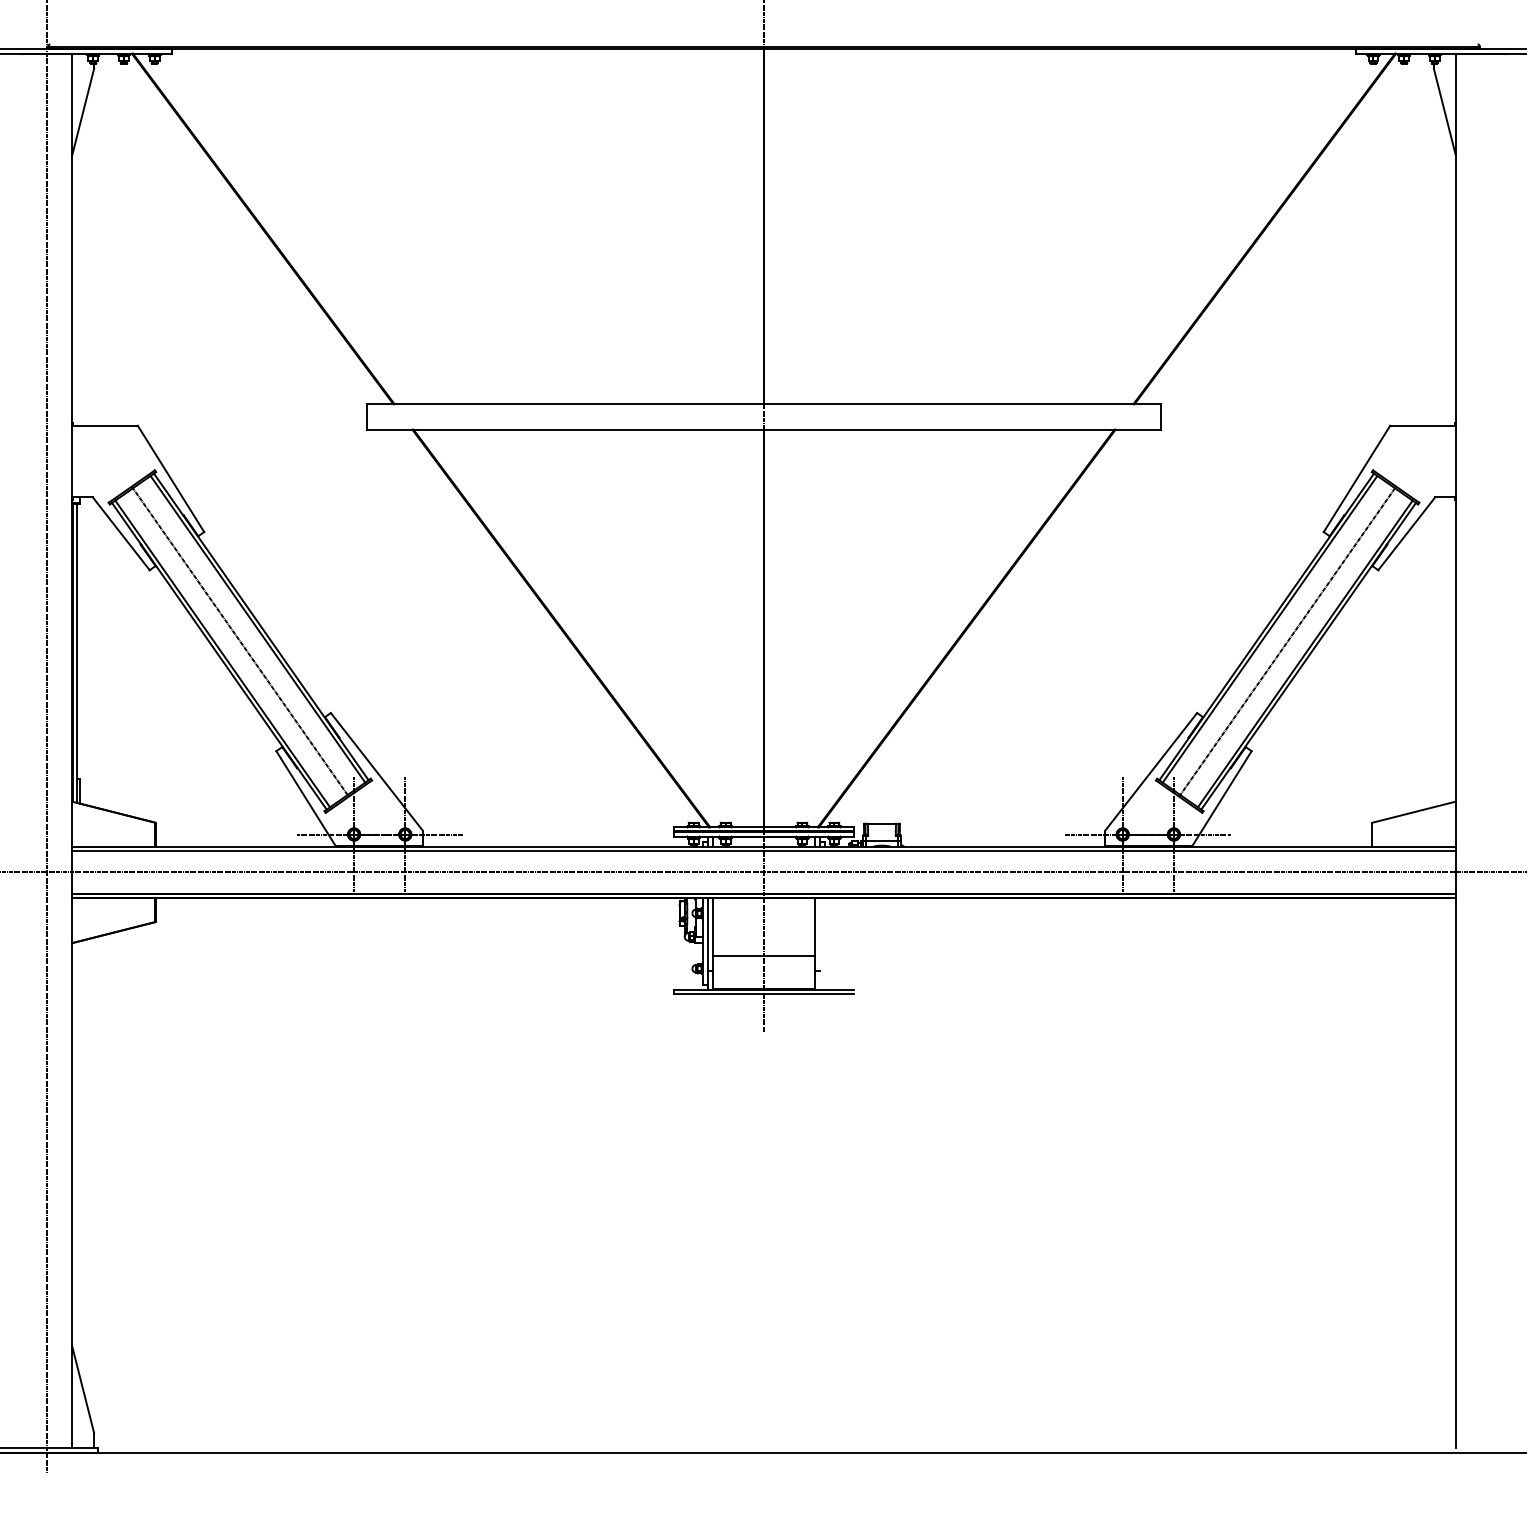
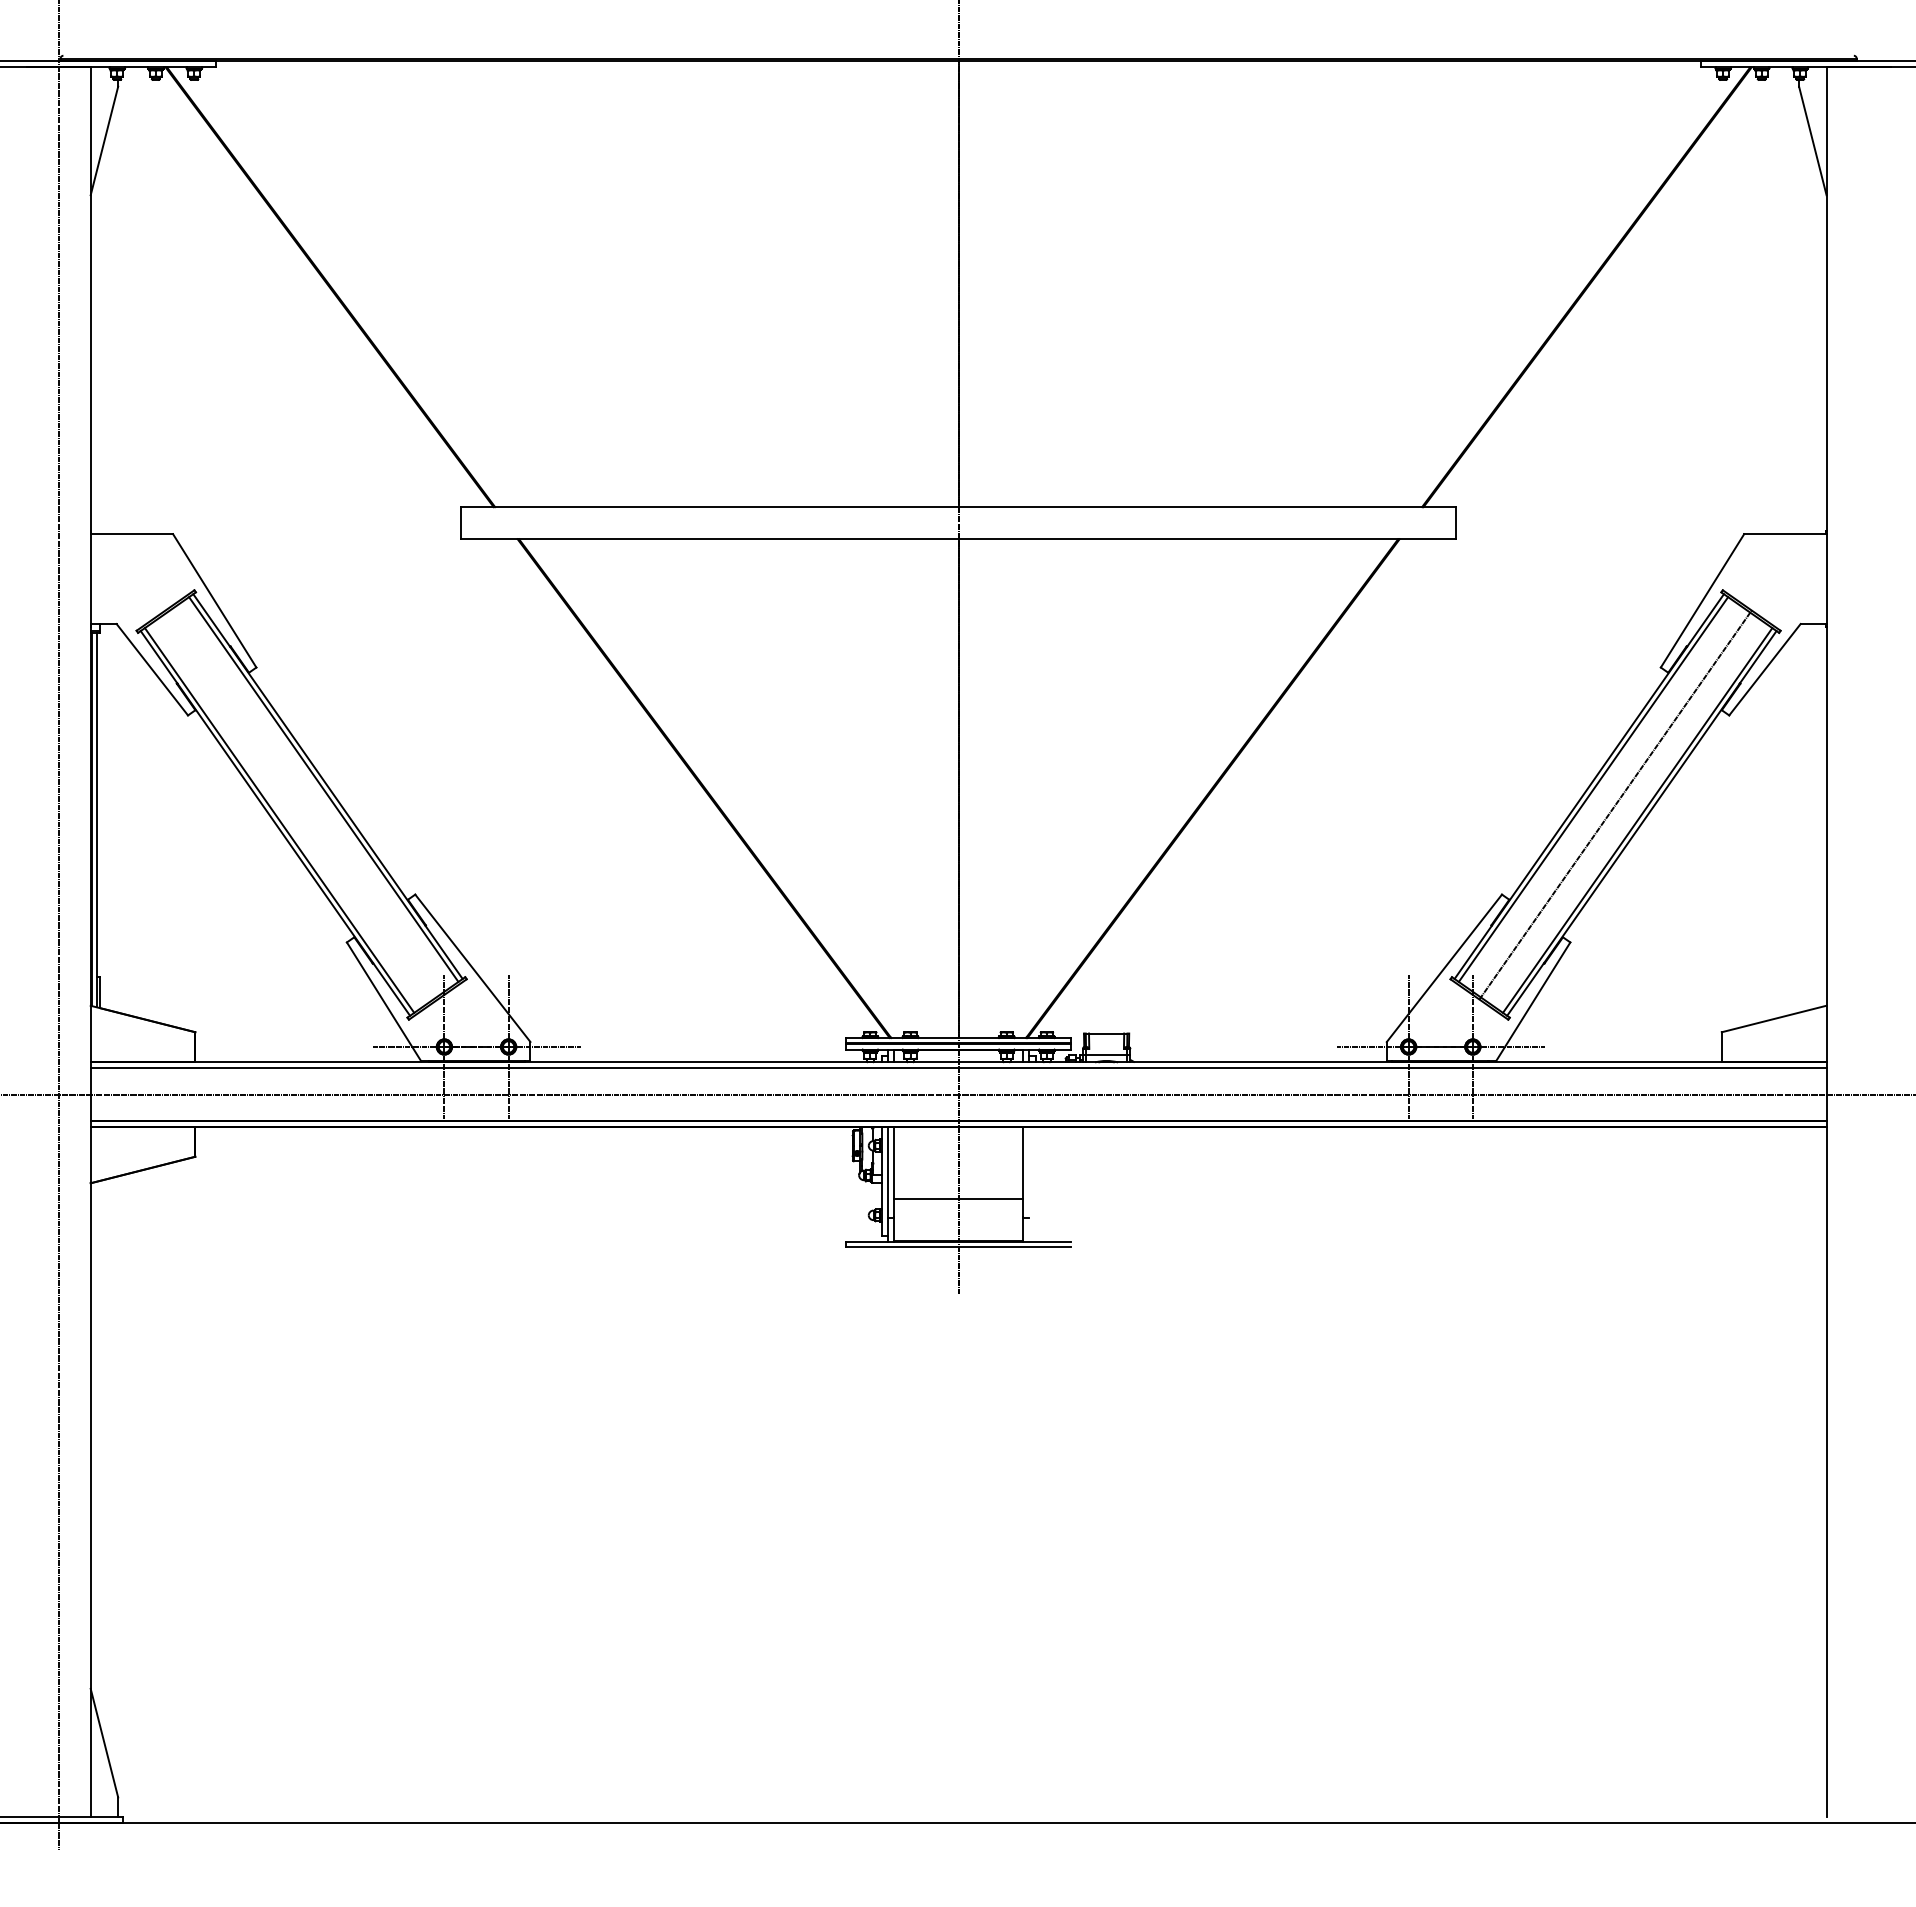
line: (239, 641) -> (300, 804), removed

